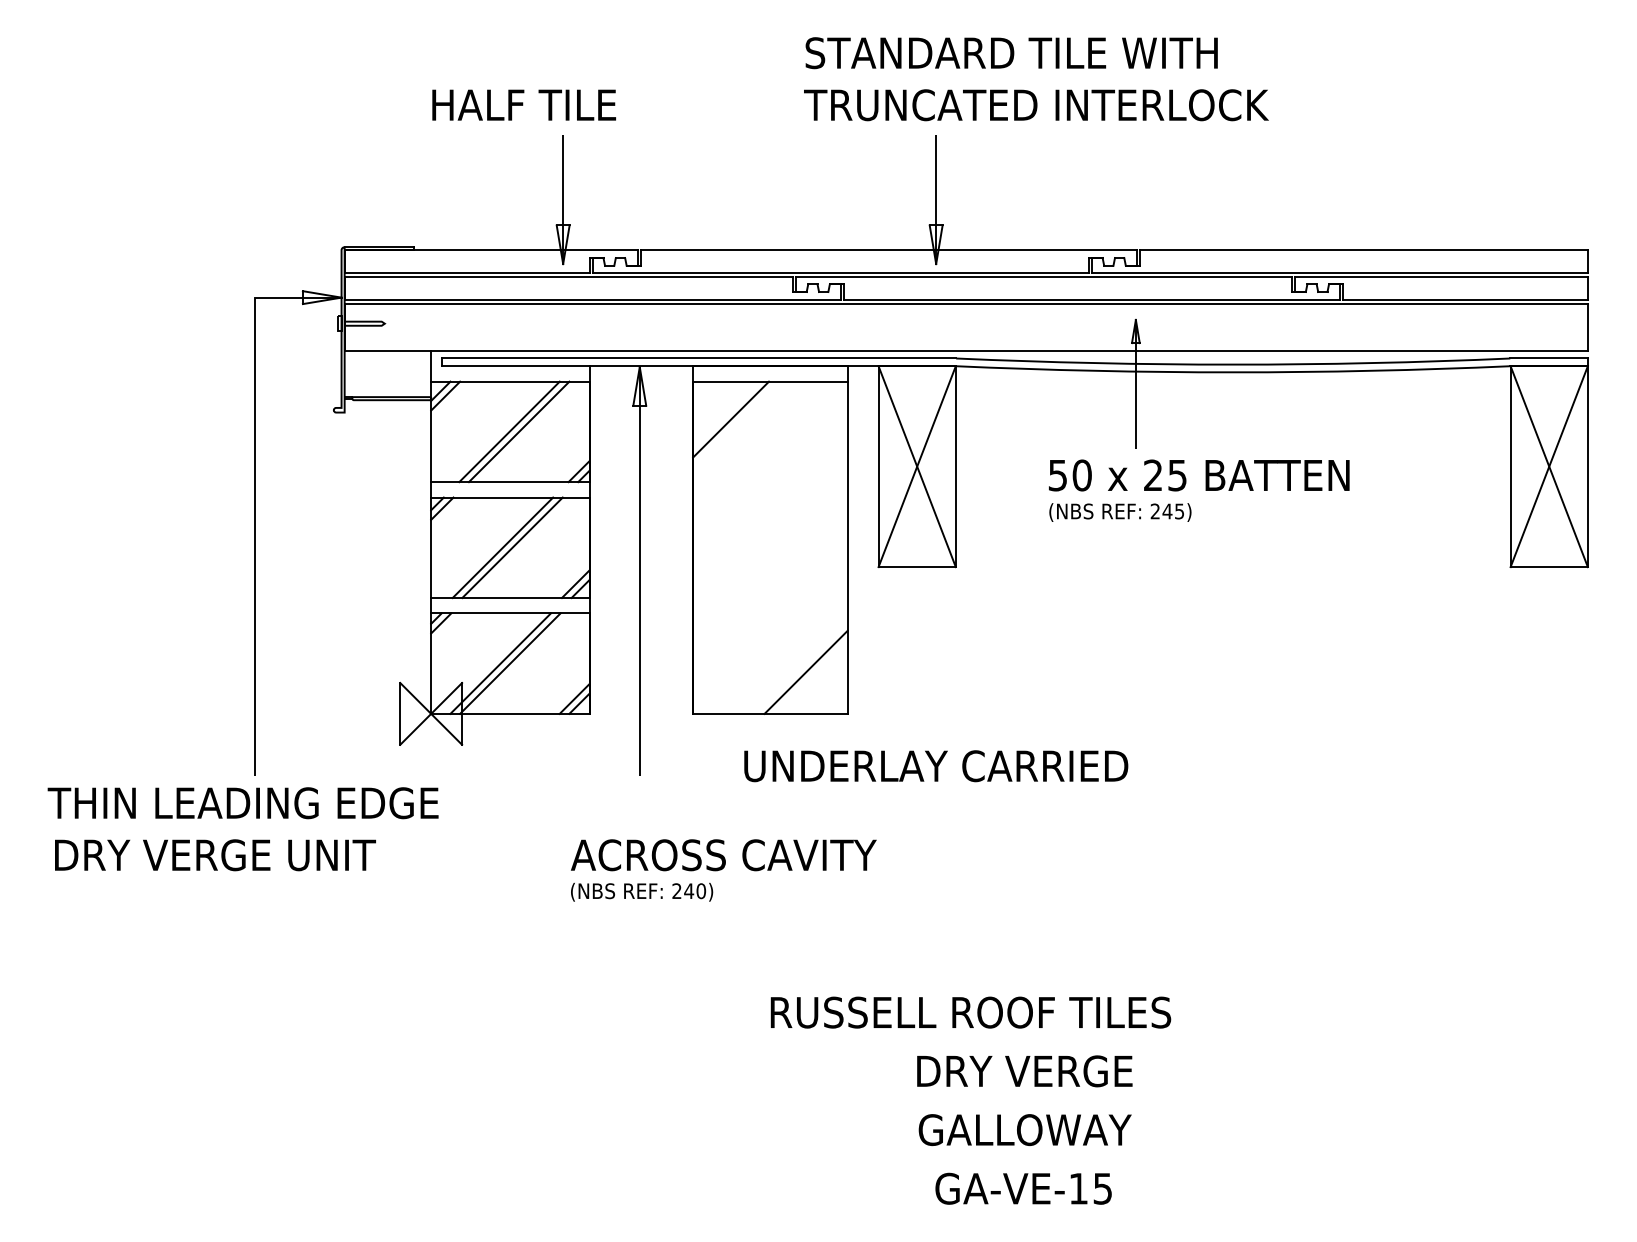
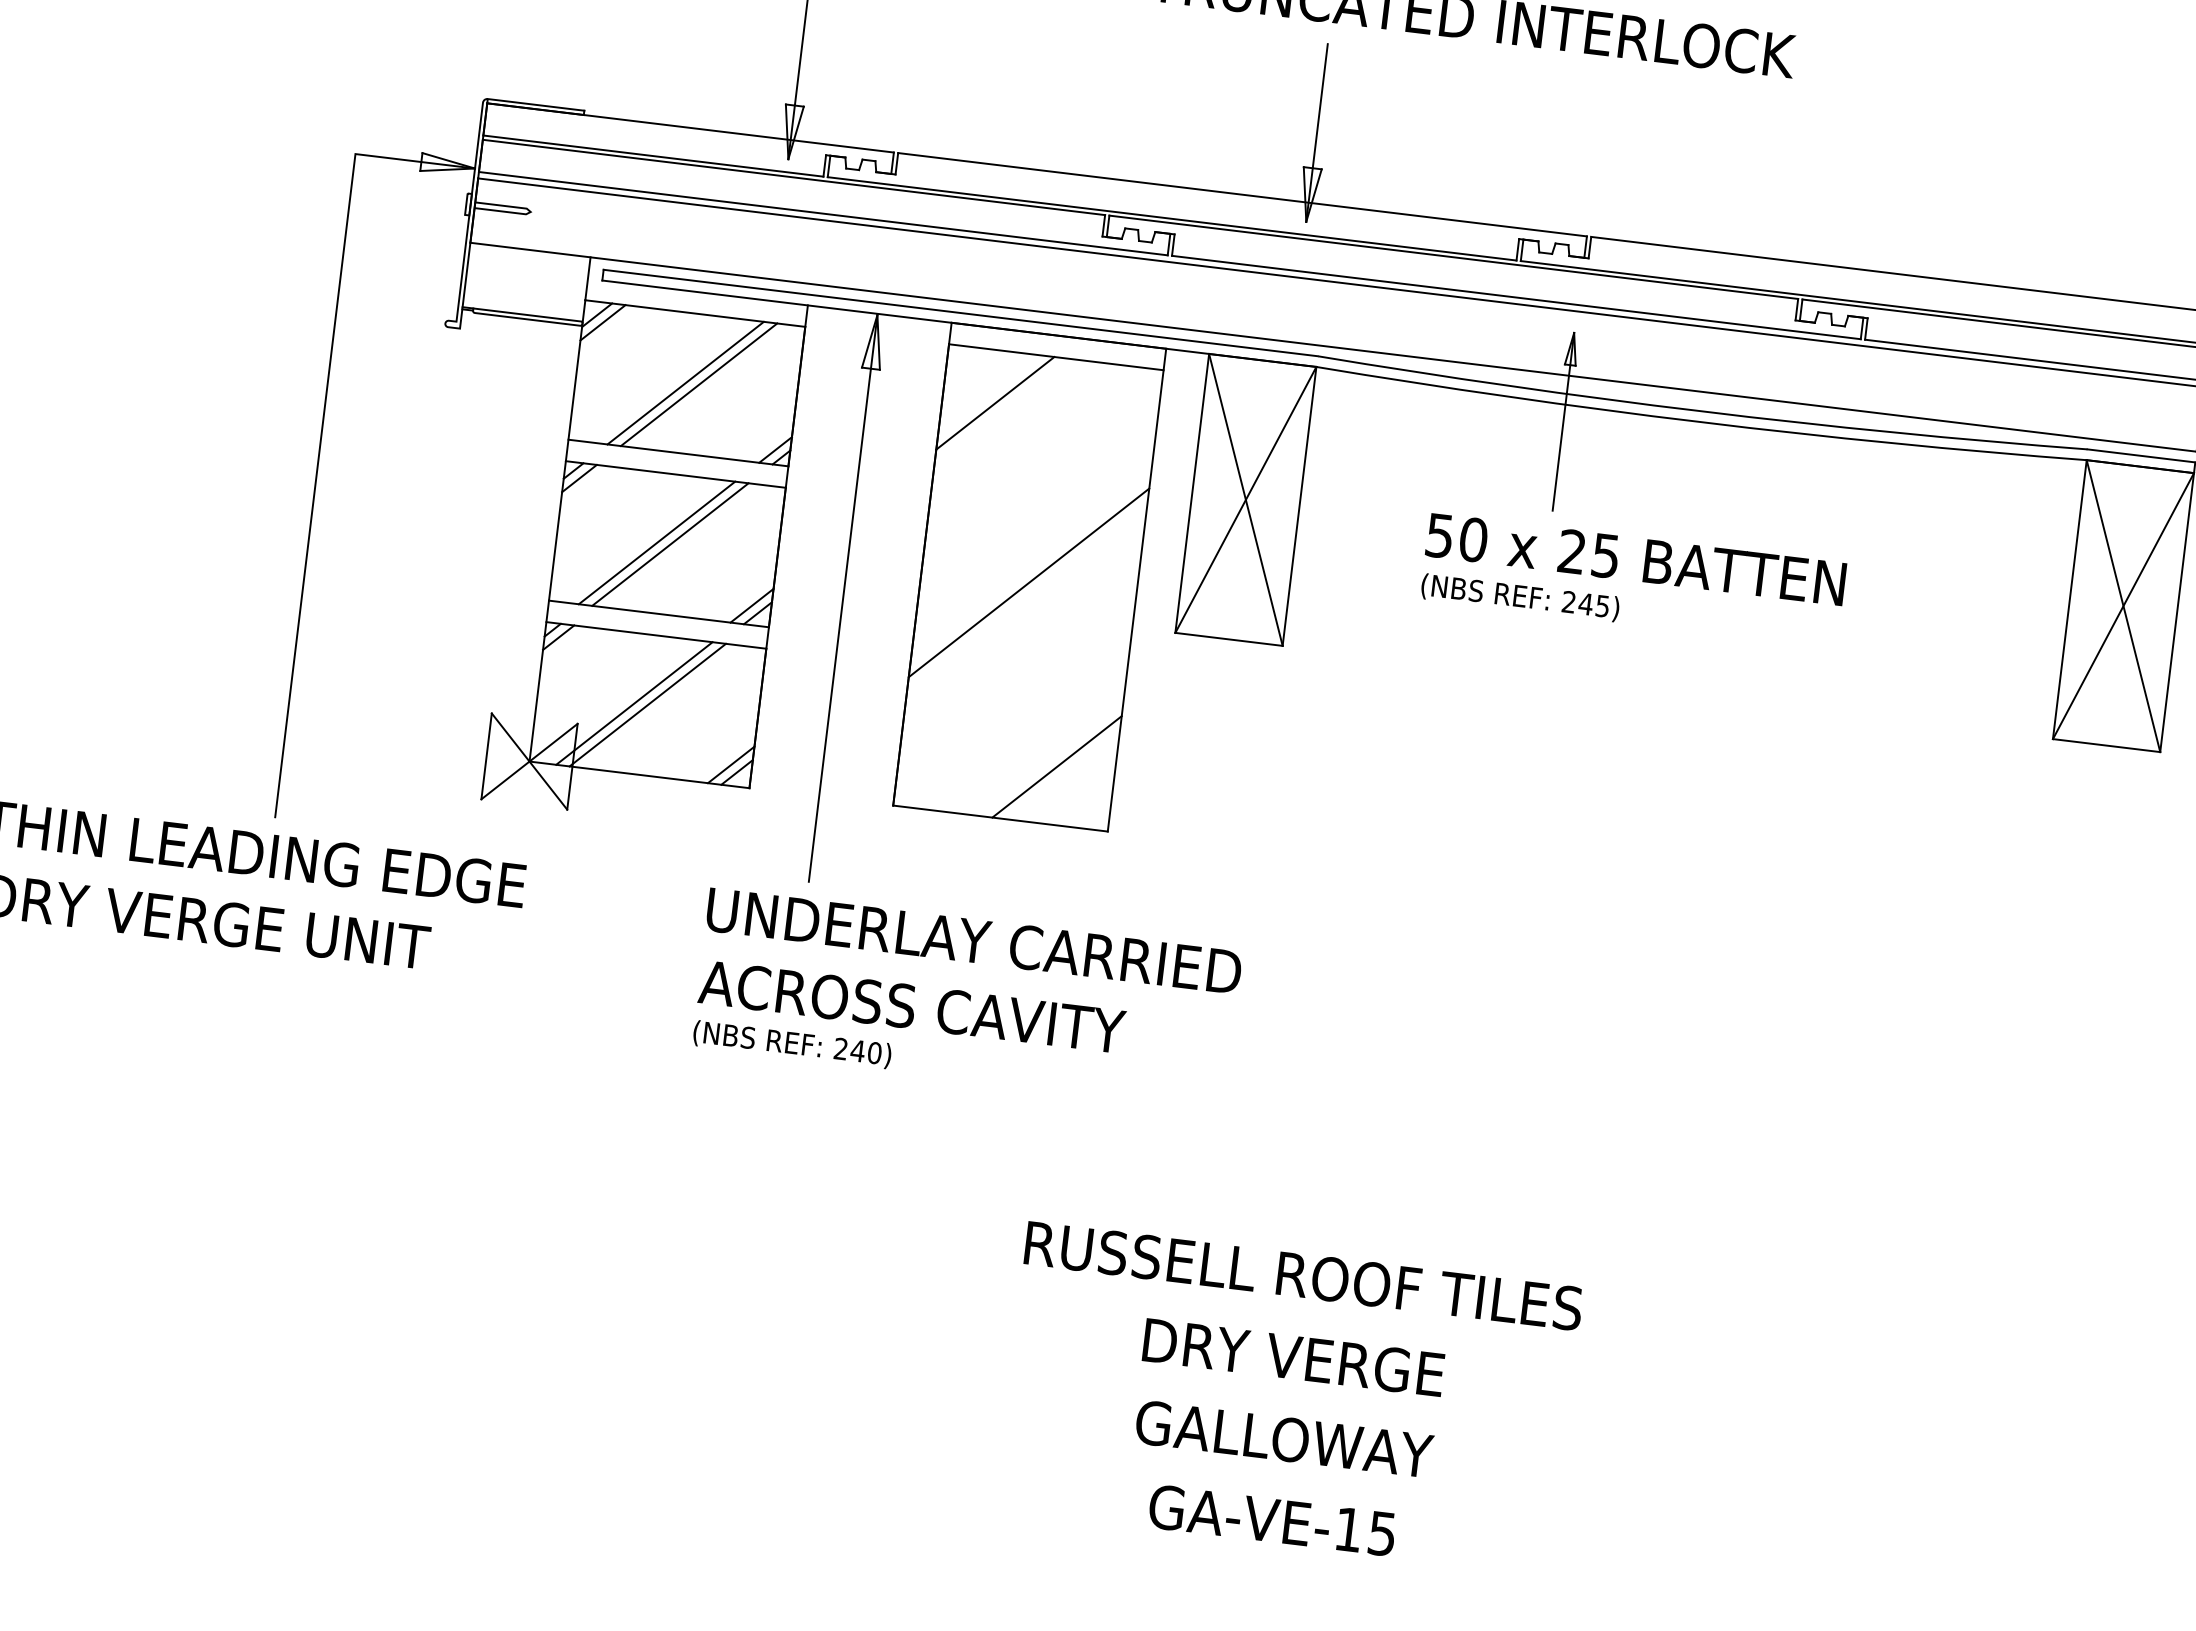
line: (770, 543) -> (1029, 581), added
text: (936, 766) -> (974, 941), moved
text: (970, 1012) -> (1303, 1275), moved

